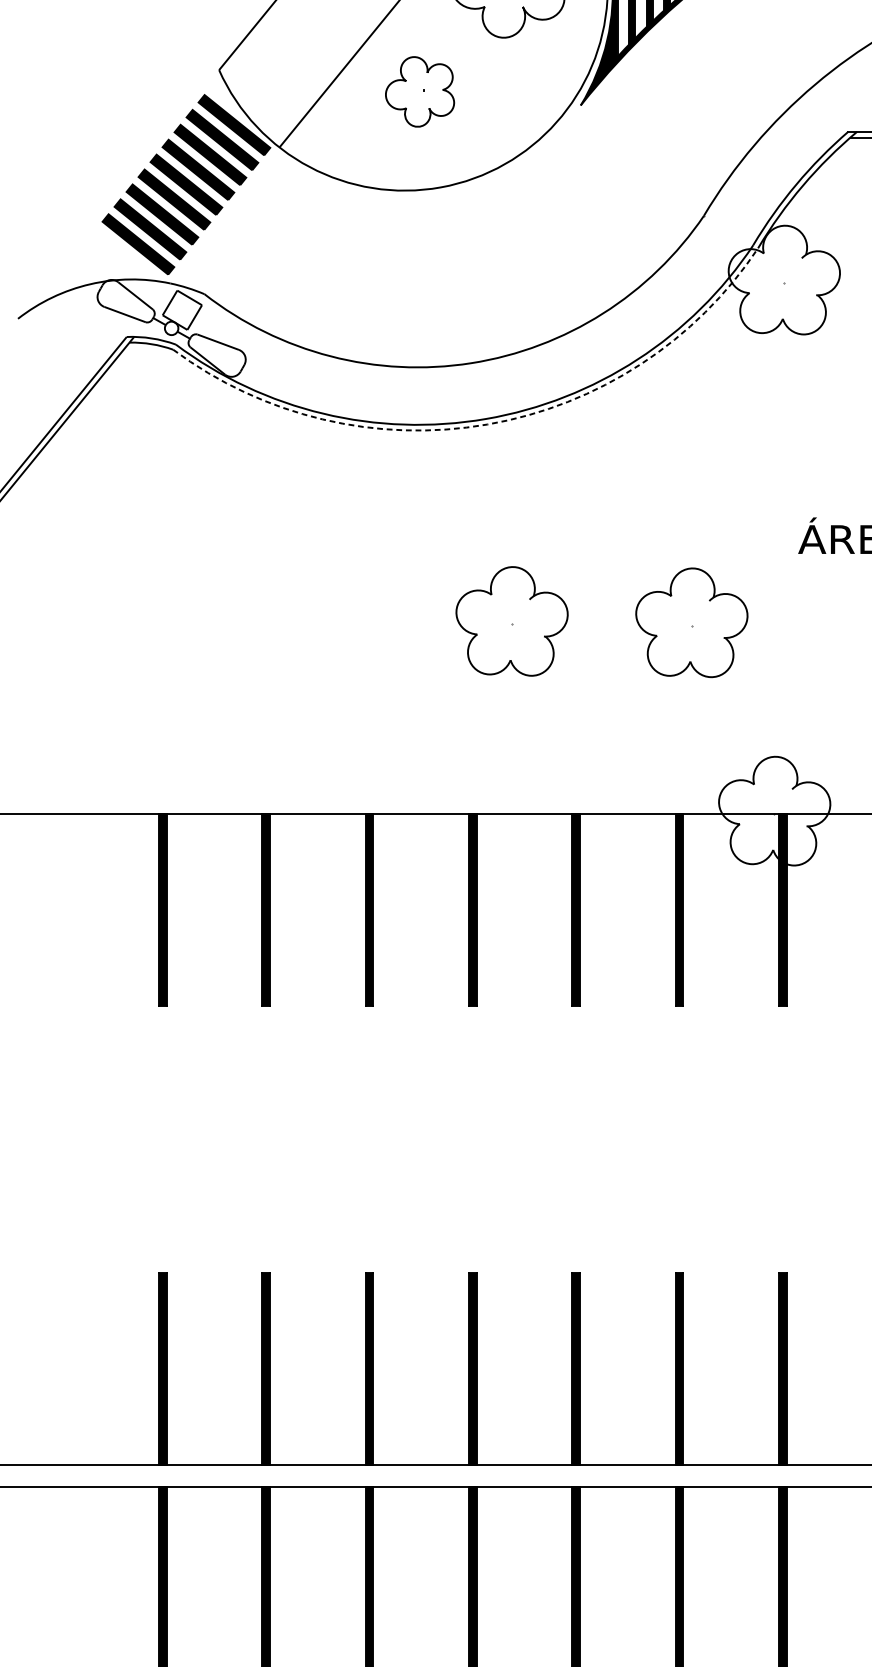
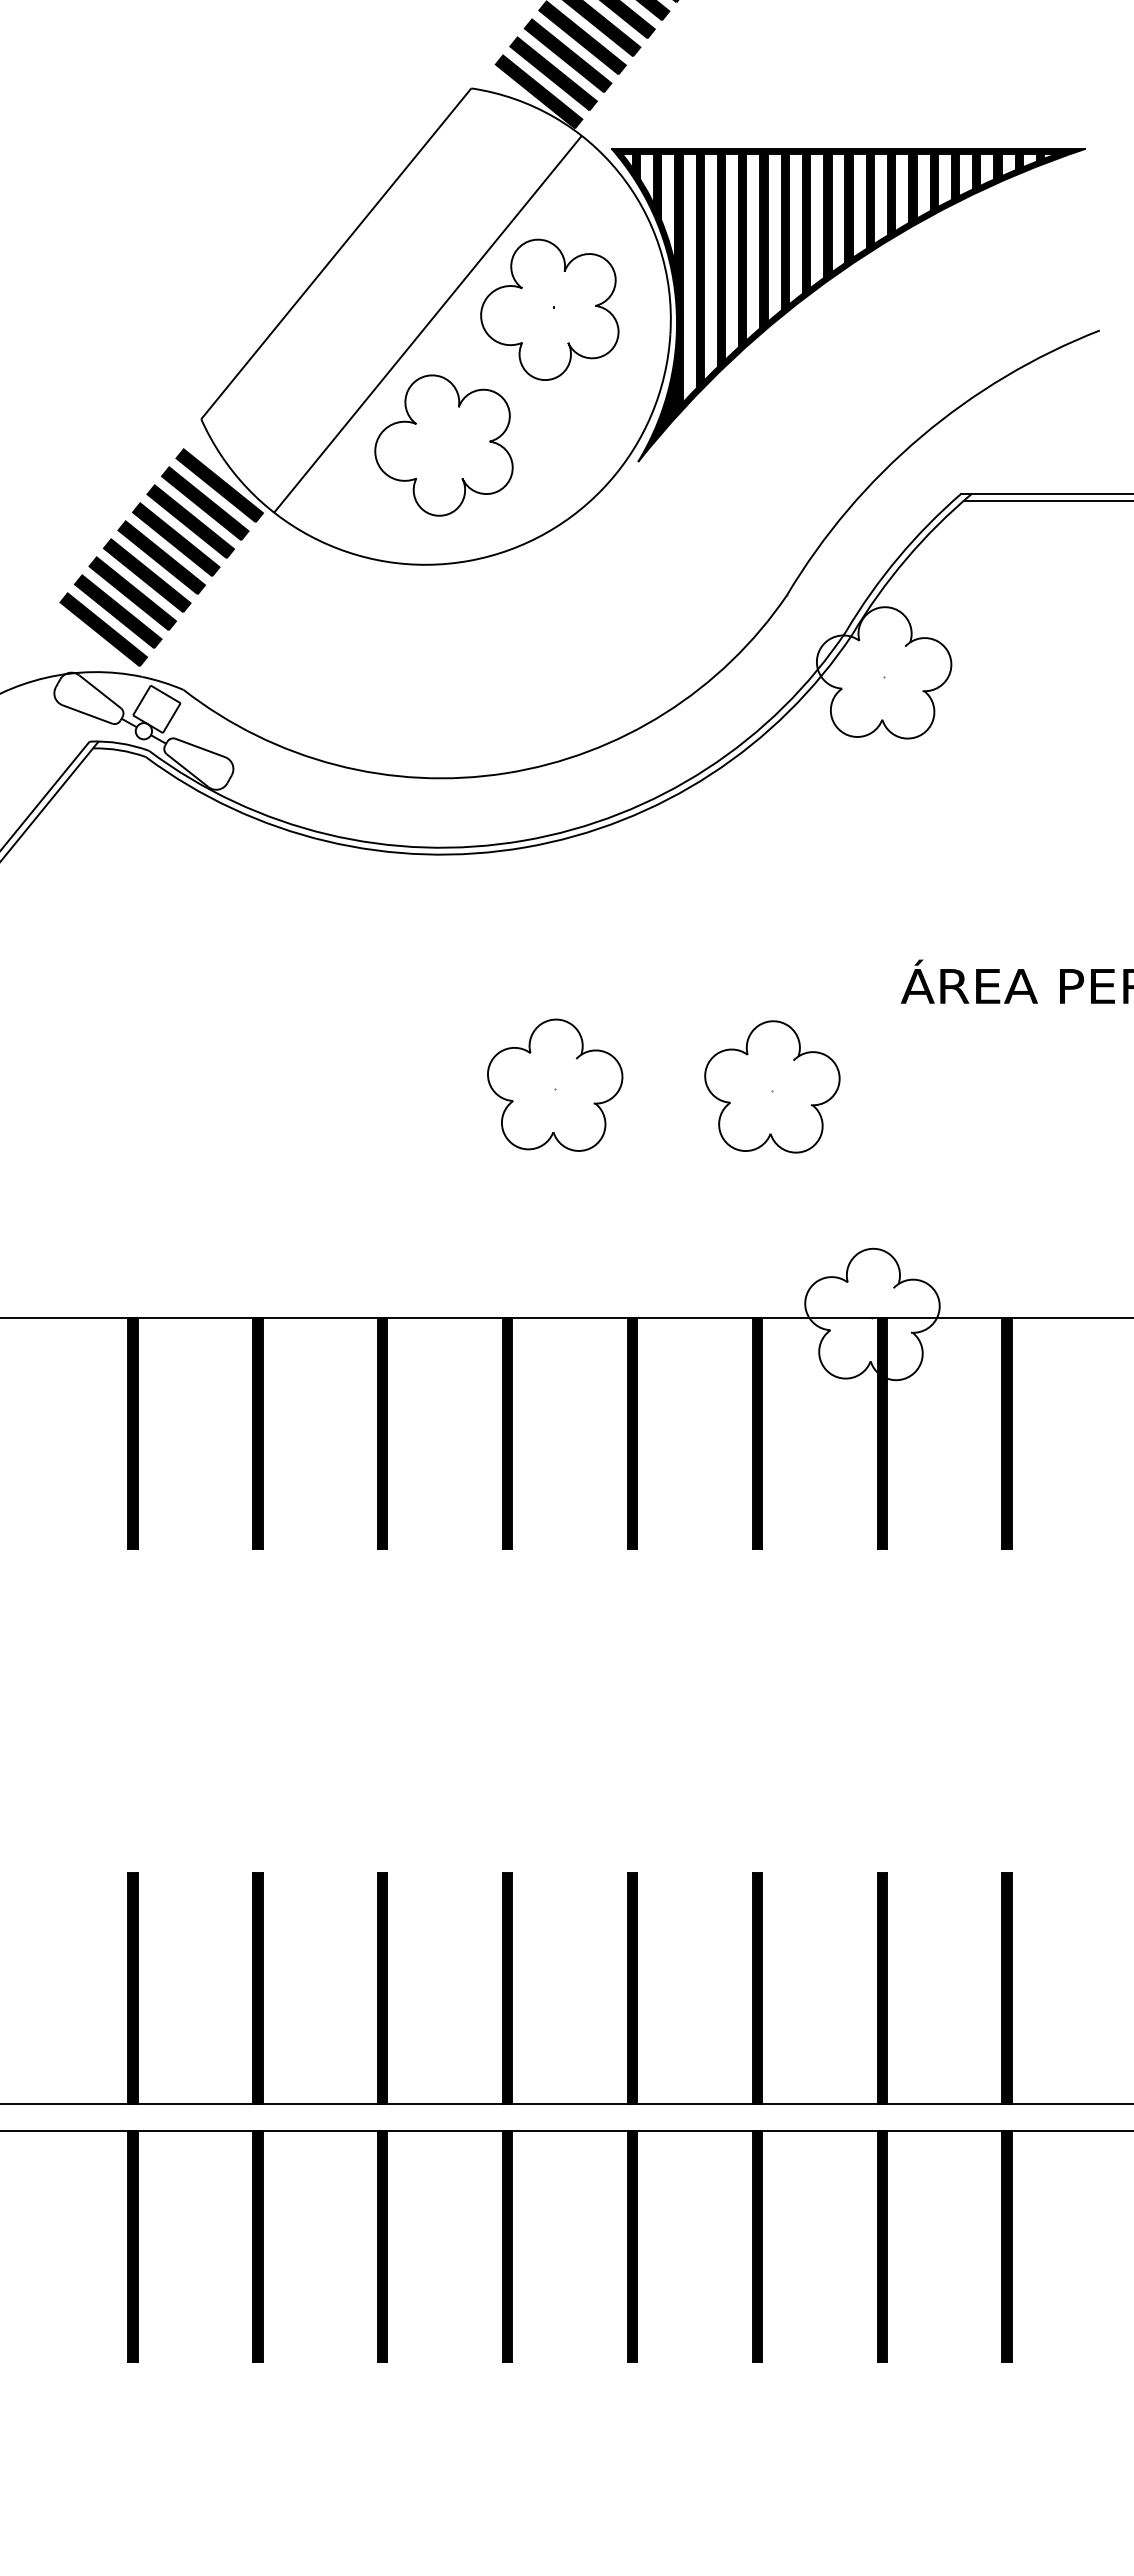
part: (419, 91) -> (443, 445), size x1.67
arc: (487, 424) -> (525, 847), dashed -> solid

